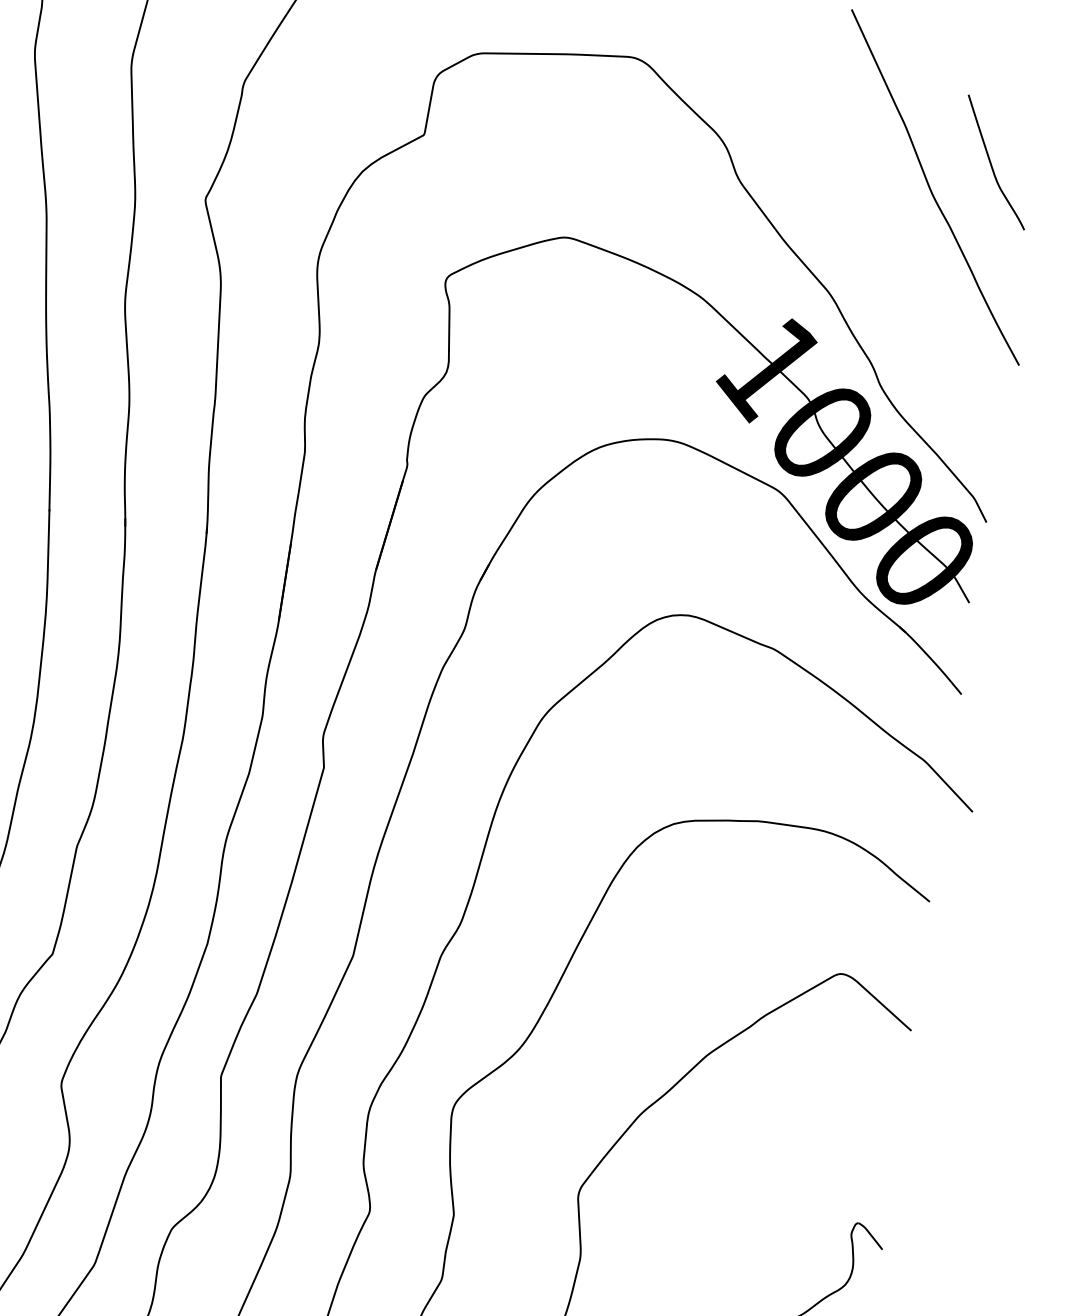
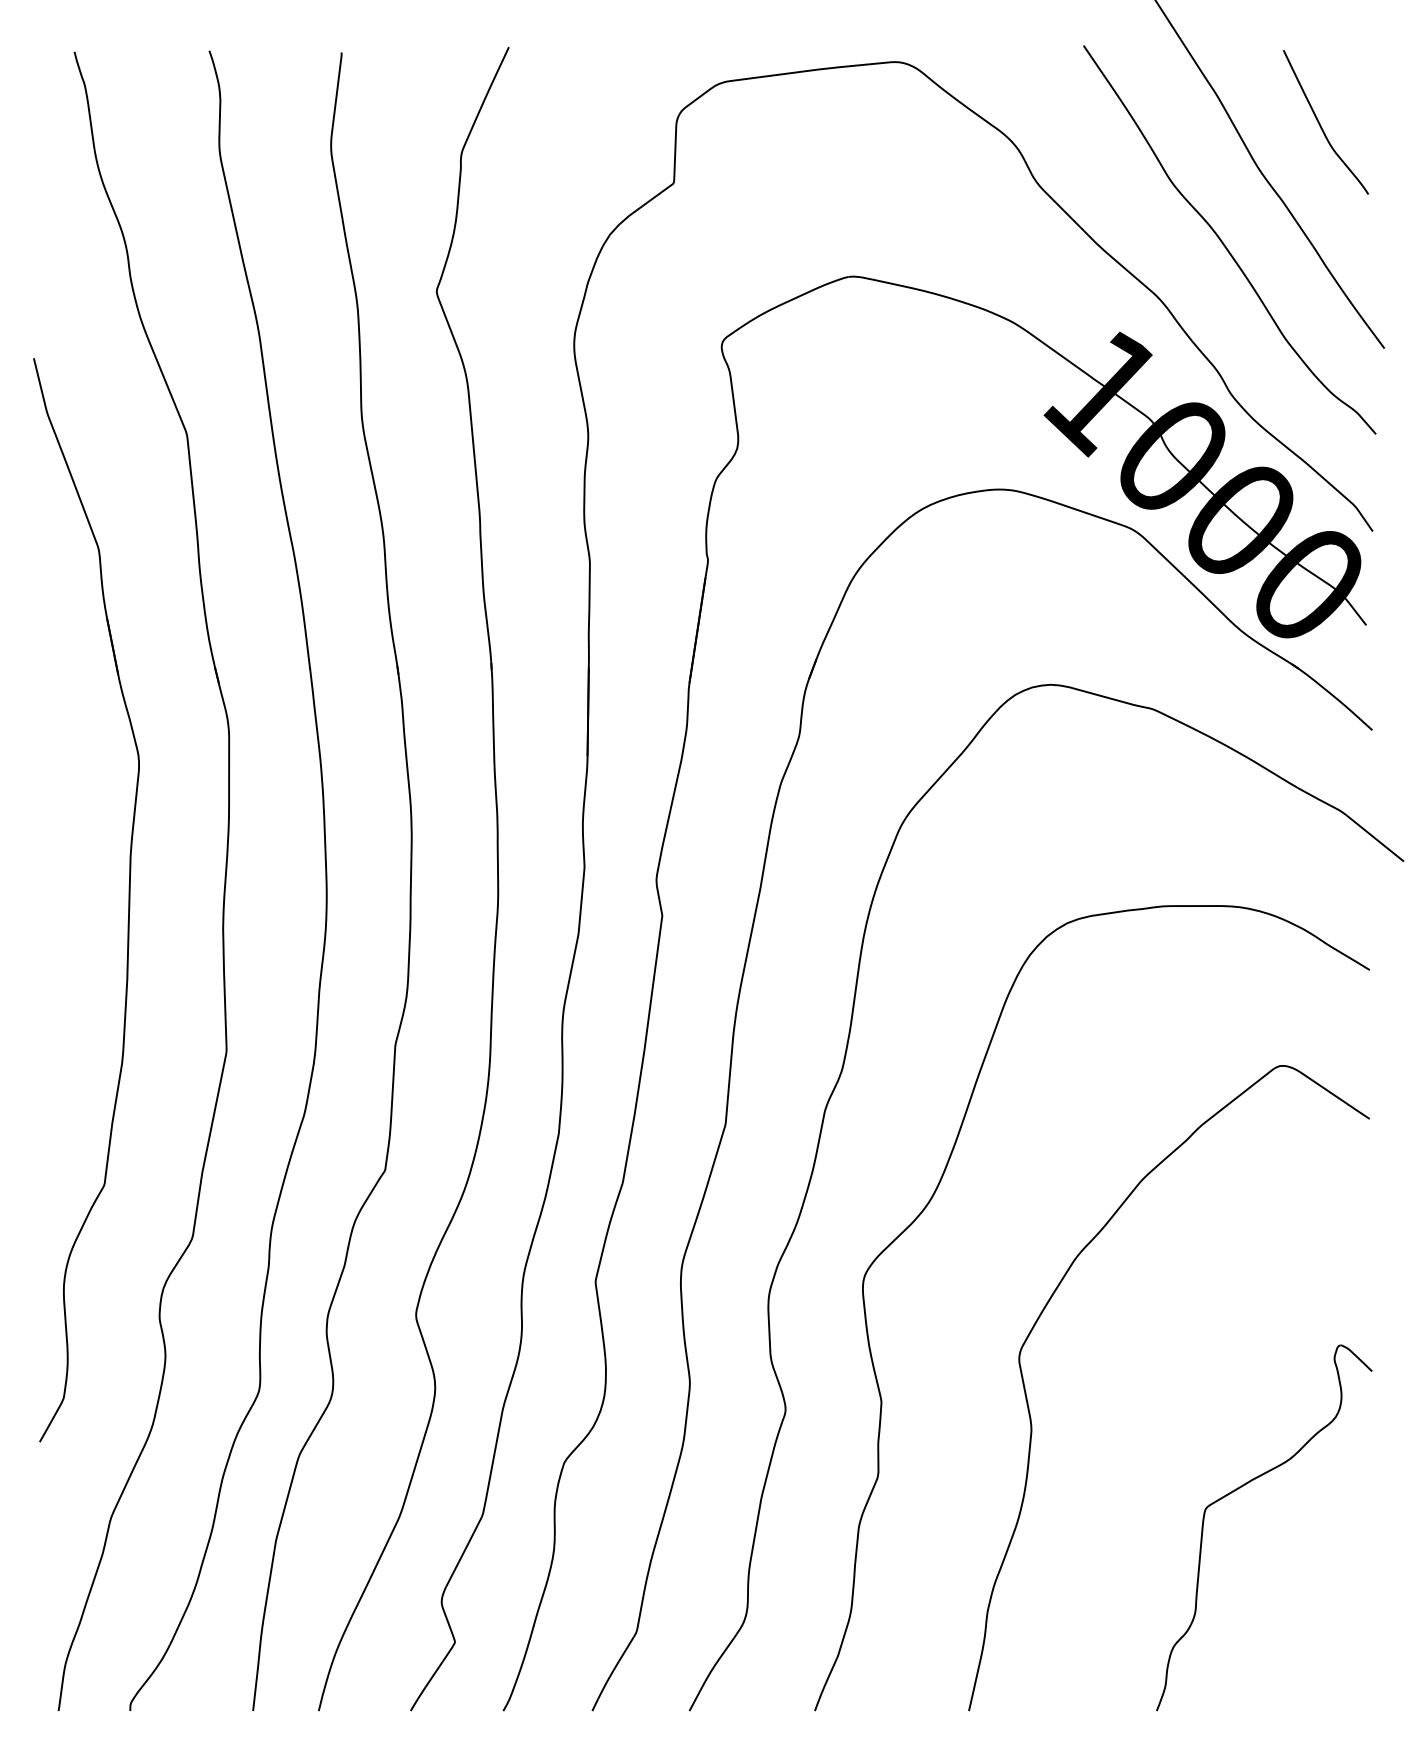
curve: (893, 254) -> (1224, 243), added

